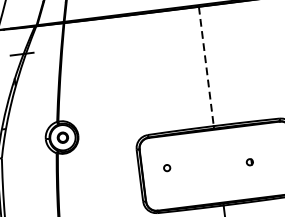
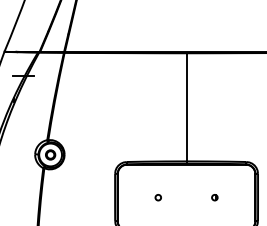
line: (206, 66) -> (186, 107), dashed -> solid
circle: (166, 168) -> (157, 197), moved

